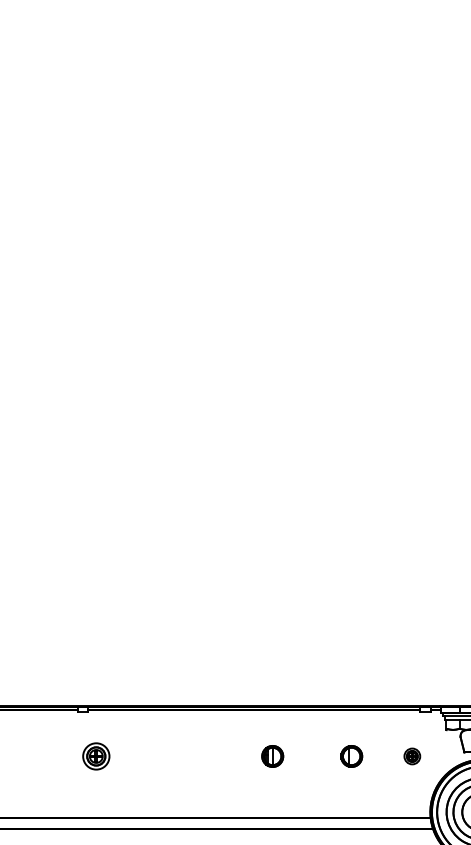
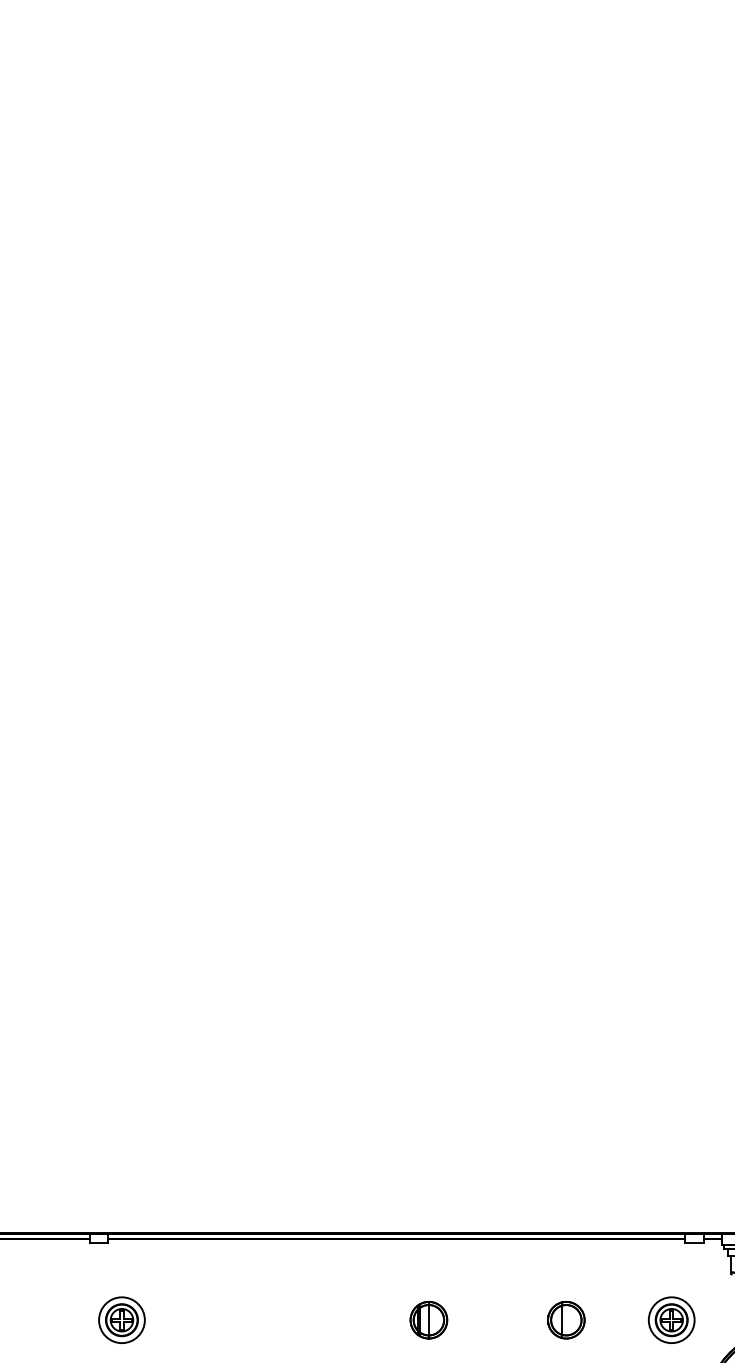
part: (412, 756) -> (672, 1320), size x1.67

